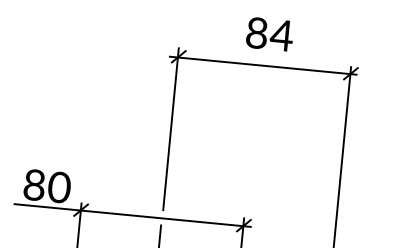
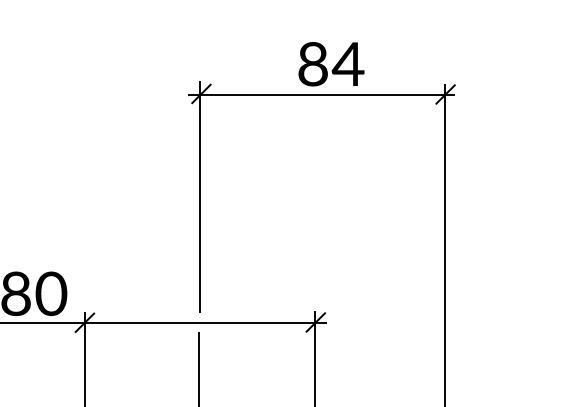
text: (269, 34) -> (331, 64), moved

